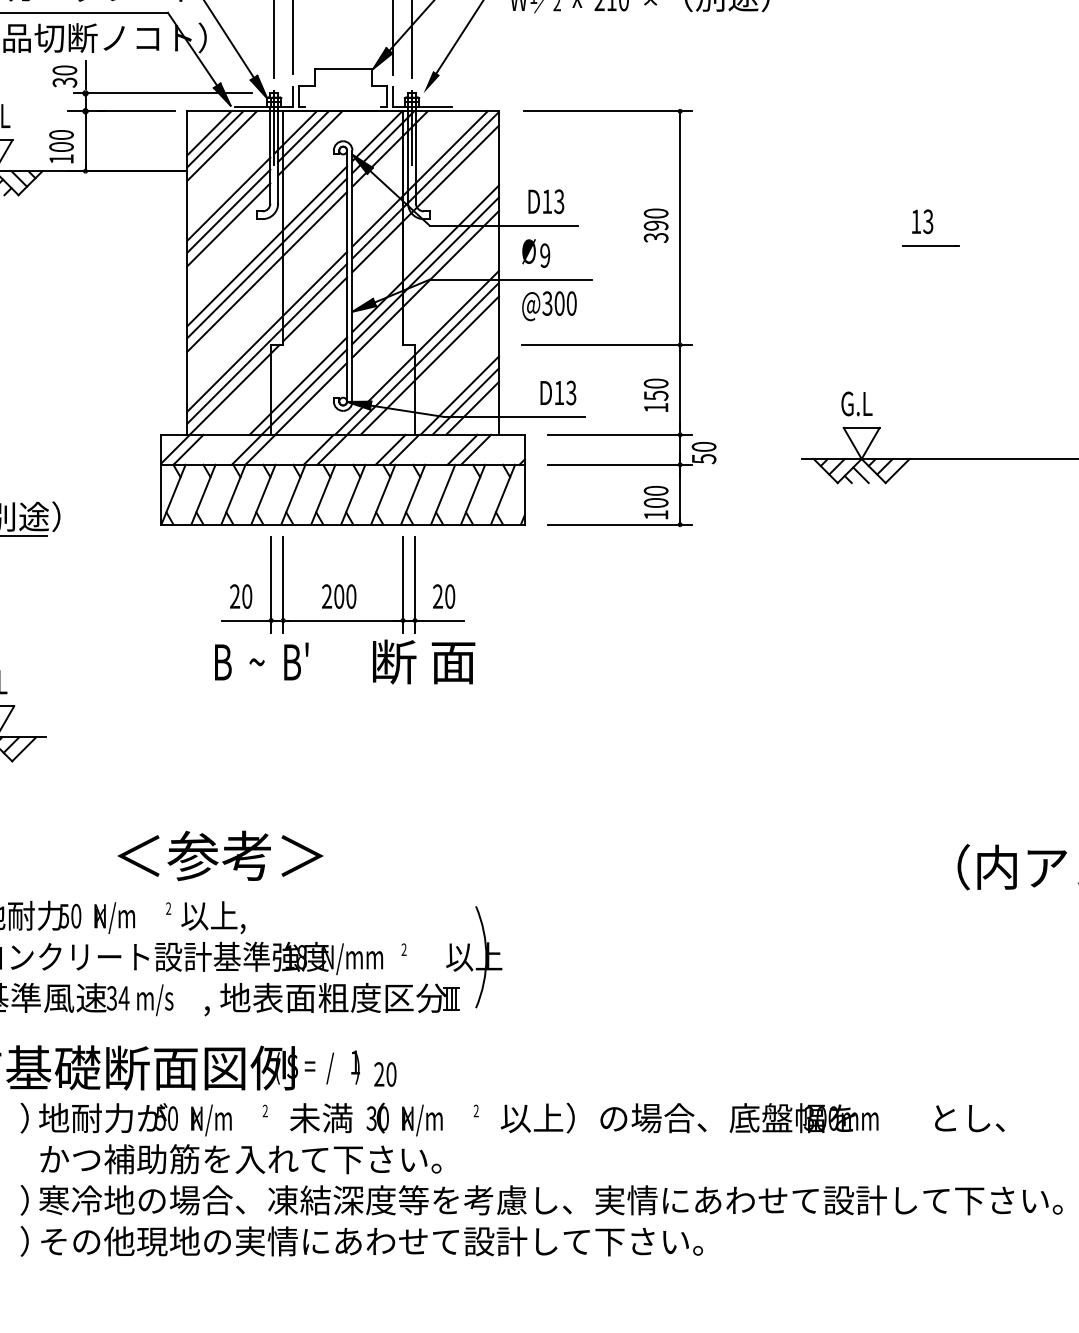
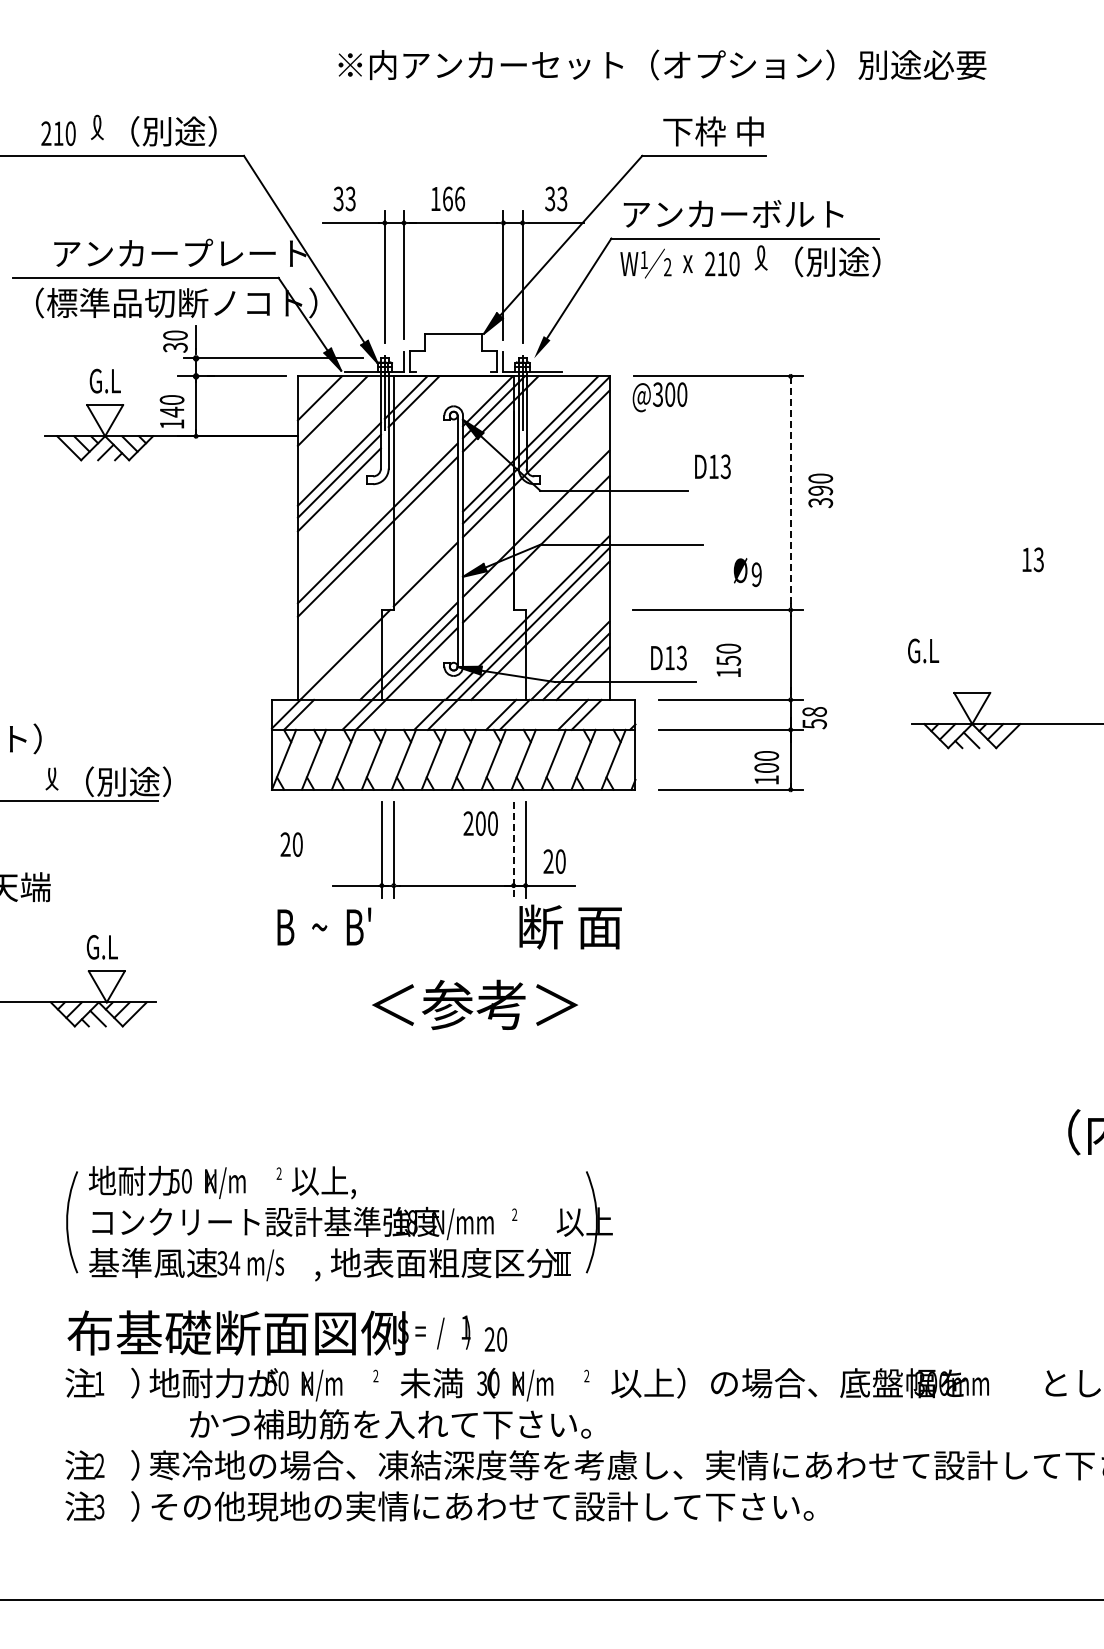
line: (214, 139) -> (325, 404), removed
line: (309, 143) -> (420, 408), removed
text: (60, 146) -> (171, 411), 100 -> 140
text: (545, 201) -> (712, 466), moved
text: (921, 221) -> (1032, 559), moved
text: (655, 225) -> (820, 490), moved
line: (679, 228) -> (790, 493), solid -> dashed
line: (930, 245) -> (1041, 510), removed
line: (266, 246) -> (377, 511), removed
text: (535, 253) -> (747, 572), moved
line: (425, 270) -> (536, 535), removed
text: (548, 306) -> (659, 397), moved
line: (266, 331) -> (377, 596), removed
line: (266, 343) -> (377, 608), removed
text: (655, 394) -> (728, 659), moved
text: (856, 403) -> (923, 650), moved
text: (703, 446) -> (814, 711), 50 -> 58
line: (402, 584) -> (513, 849), solid -> dashed
text: (240, 596) -> (291, 844), moved
text: (338, 596) -> (480, 823), moved
text: (261, 661) -> (324, 926), moved
text: (423, 661) -> (570, 926), moved
text: (219, 855) -> (474, 1004), moved
text: (240, 1159) -> (390, 1424), moved

